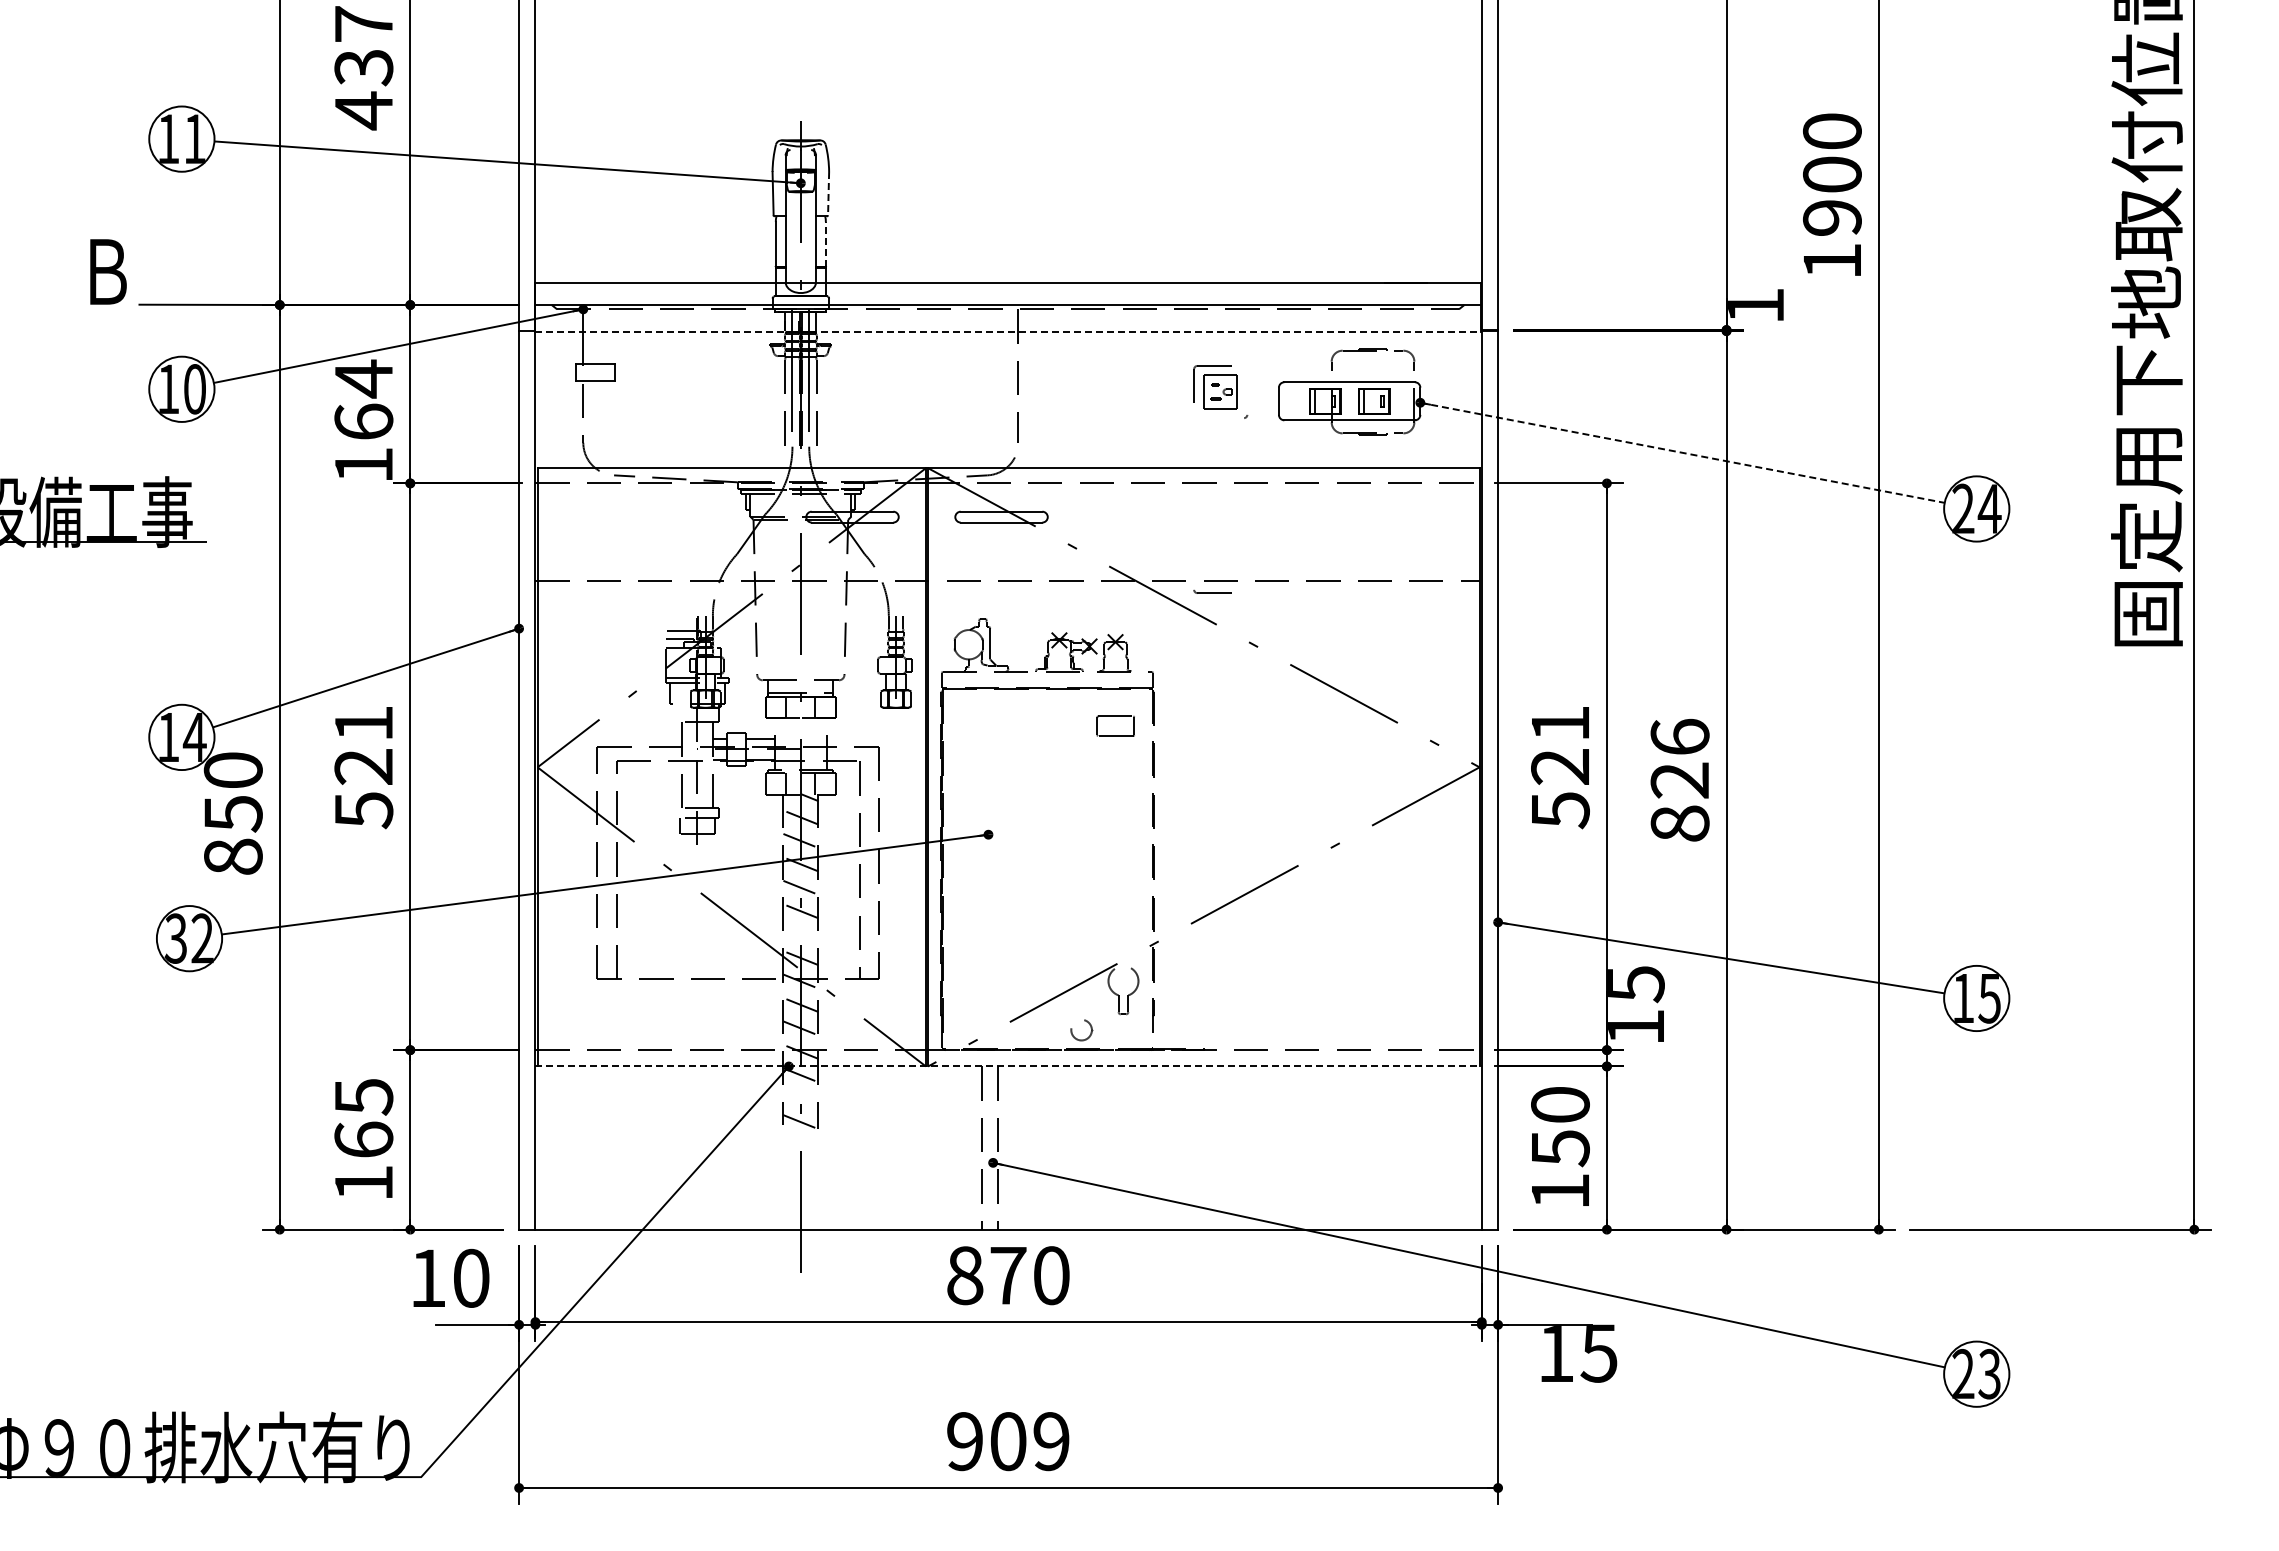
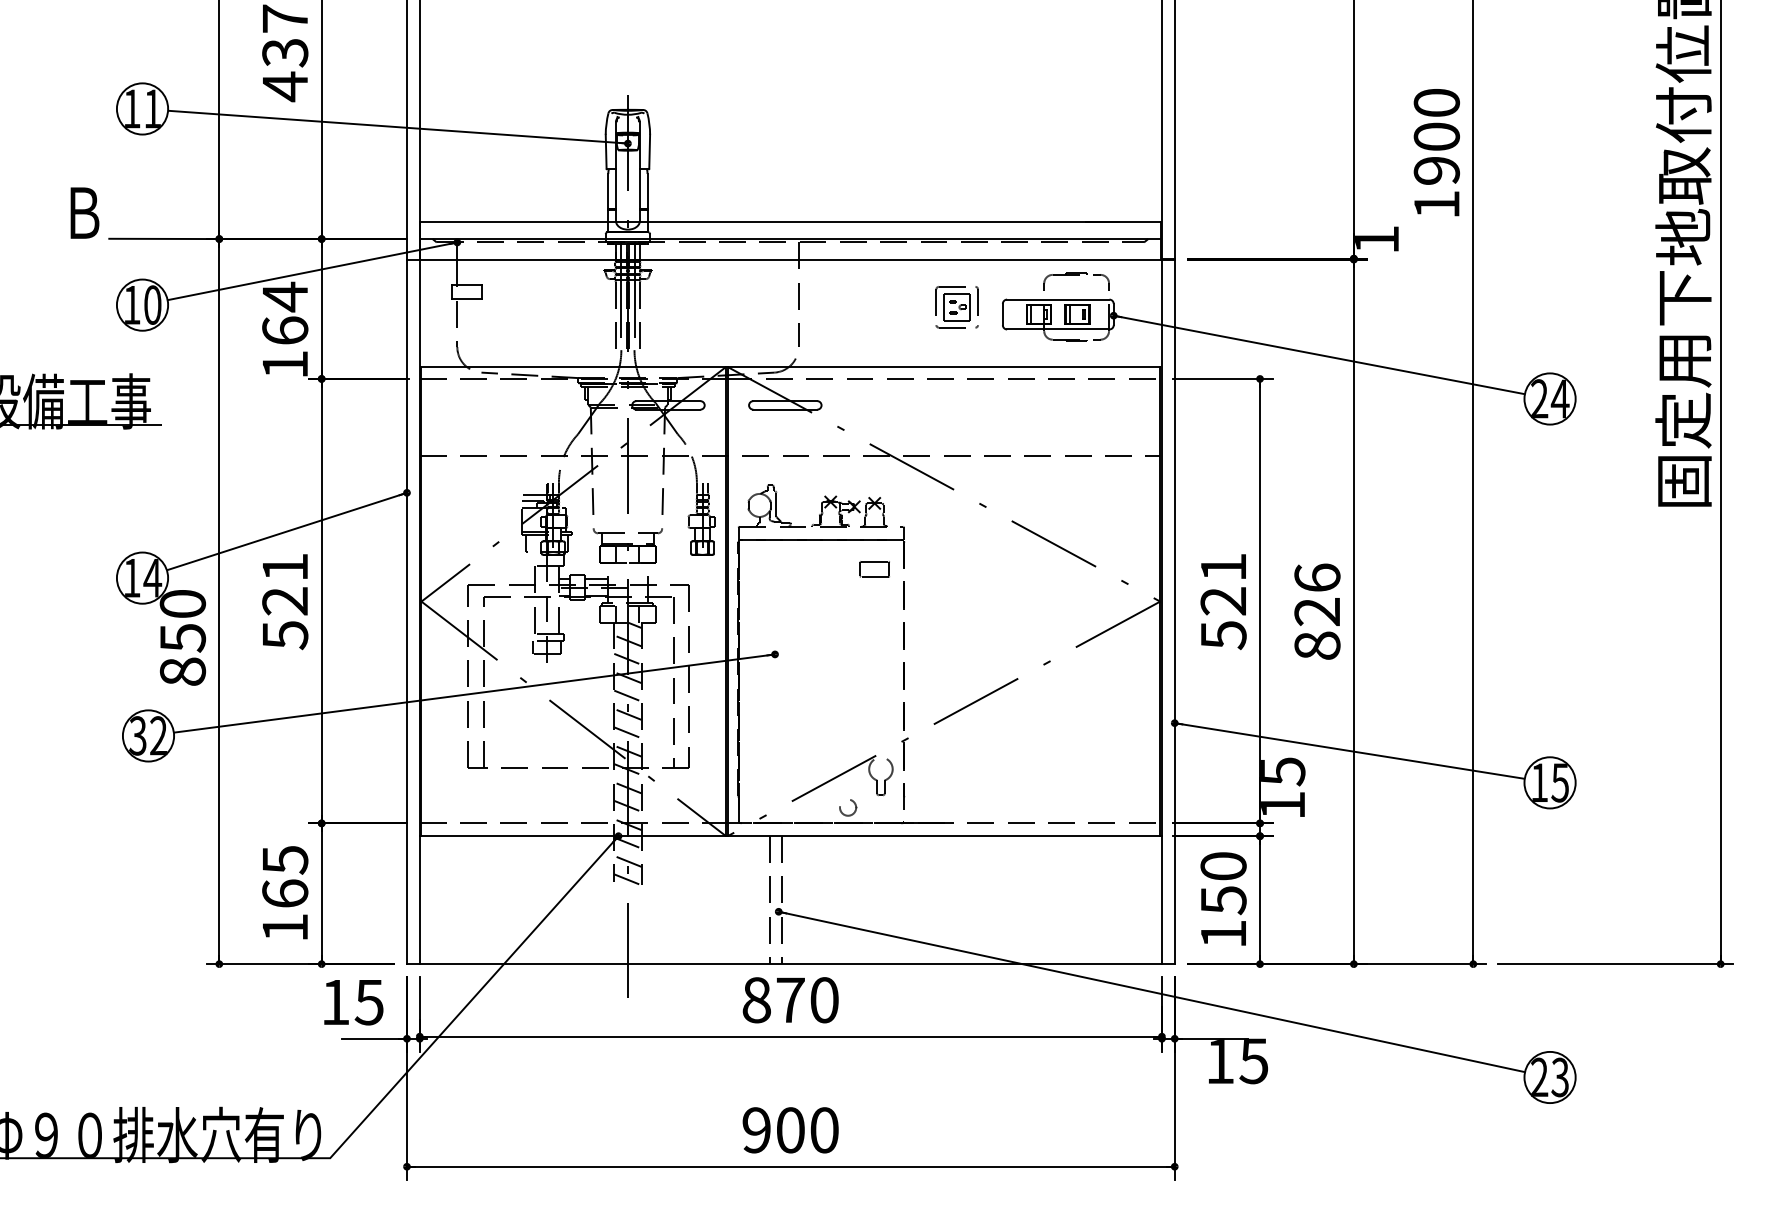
line: (828, 193) -> (649, 151), dashed -> solid
line: (825, 243) -> (647, 190), dashed -> solid
line: (1008, 332) -> (790, 260), dashed -> solid
part: (1246, 383) -> (977, 300), added
line: (1682, 452) -> (1319, 354), dashed -> solid
part: (1212, 591) -> (950, 326), moved
line: (800, 934) -> (627, 732), added
line: (1009, 1066) -> (791, 836), dashed -> solid
line: (800, 1098) -> (627, 861), added
text: (470, 1277) -> (368, 1001), 10 -> 15
text: (1051, 1441) -> (824, 1130), 909 -> 900

